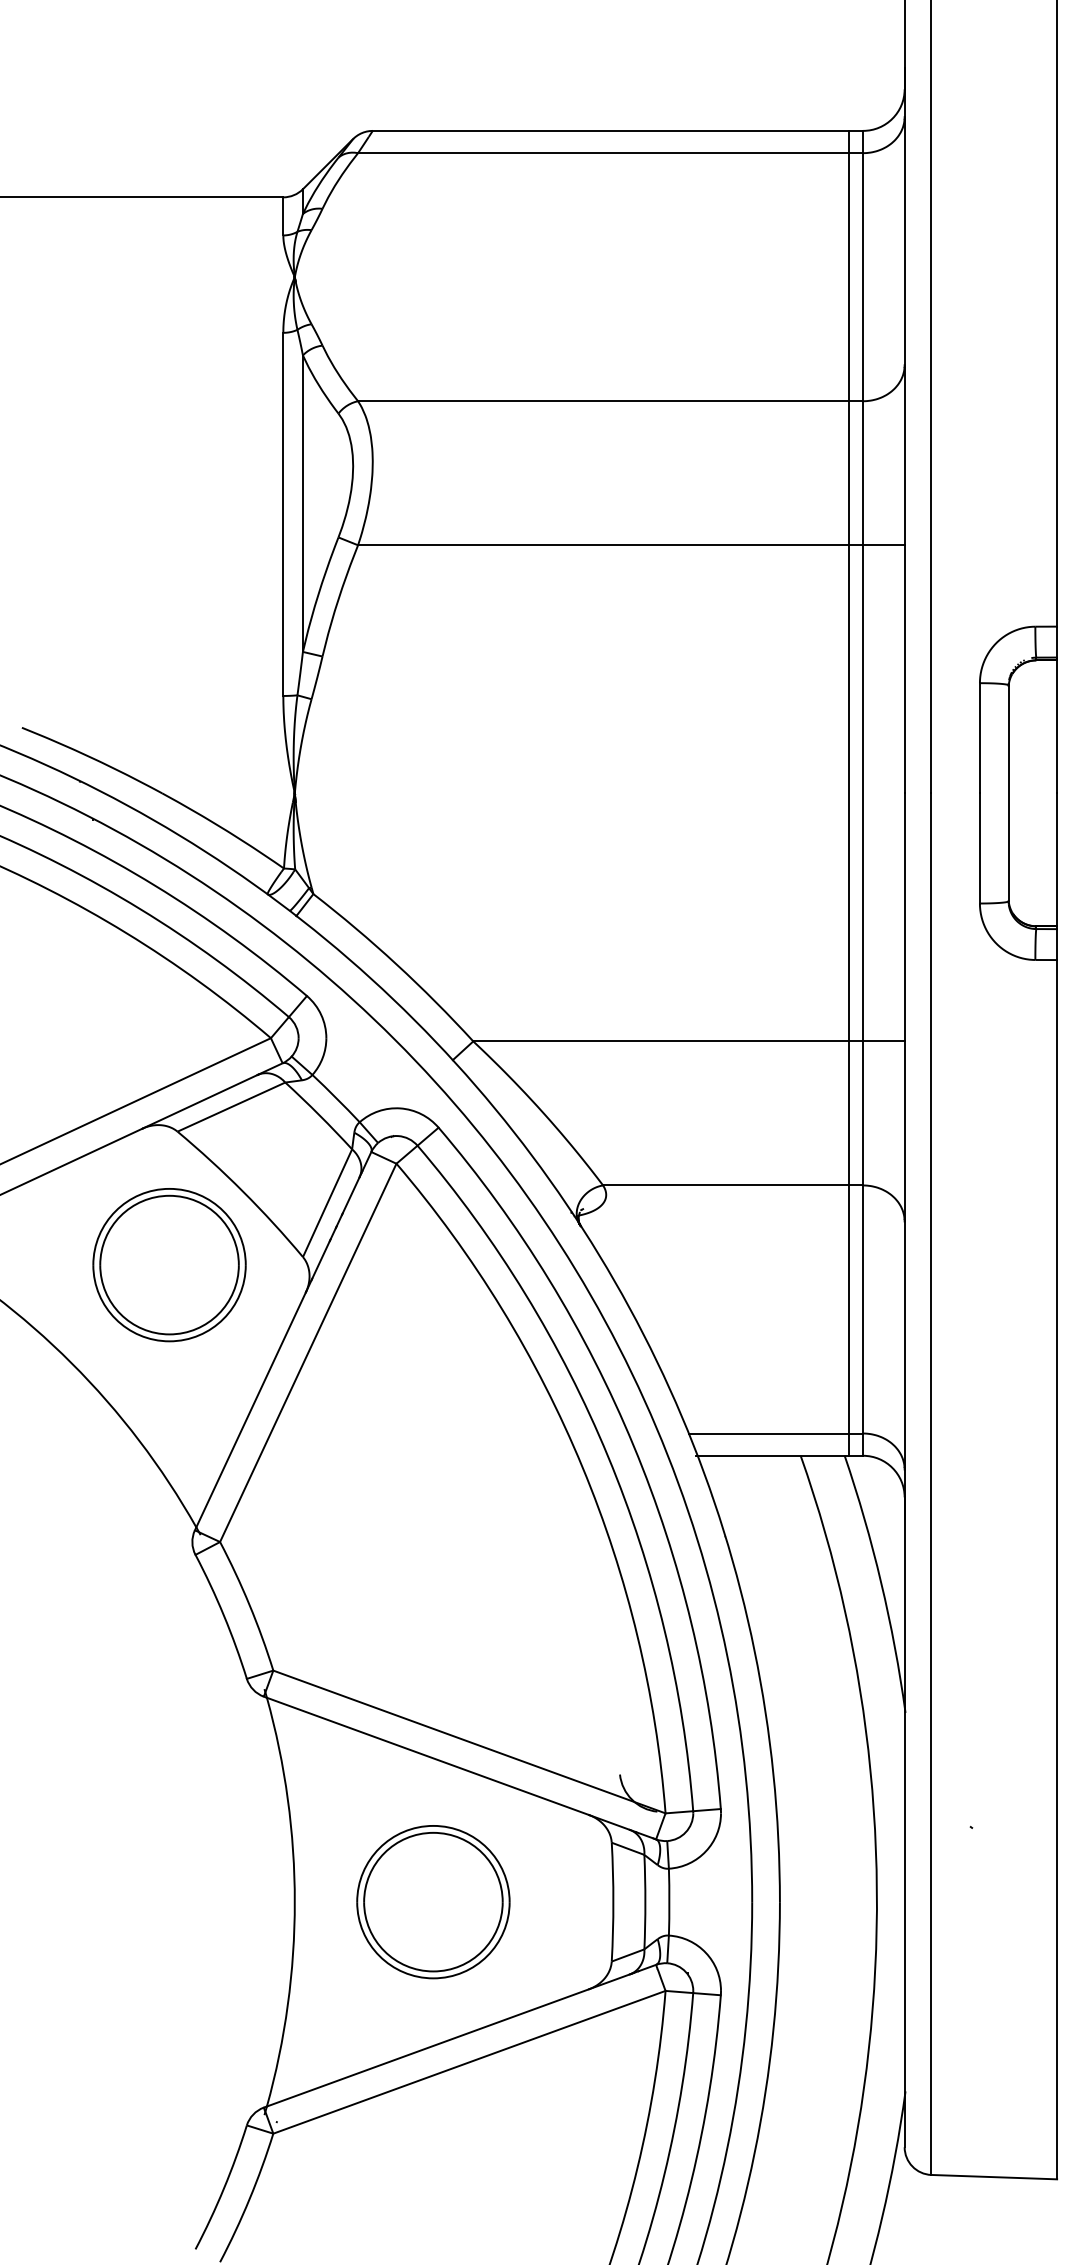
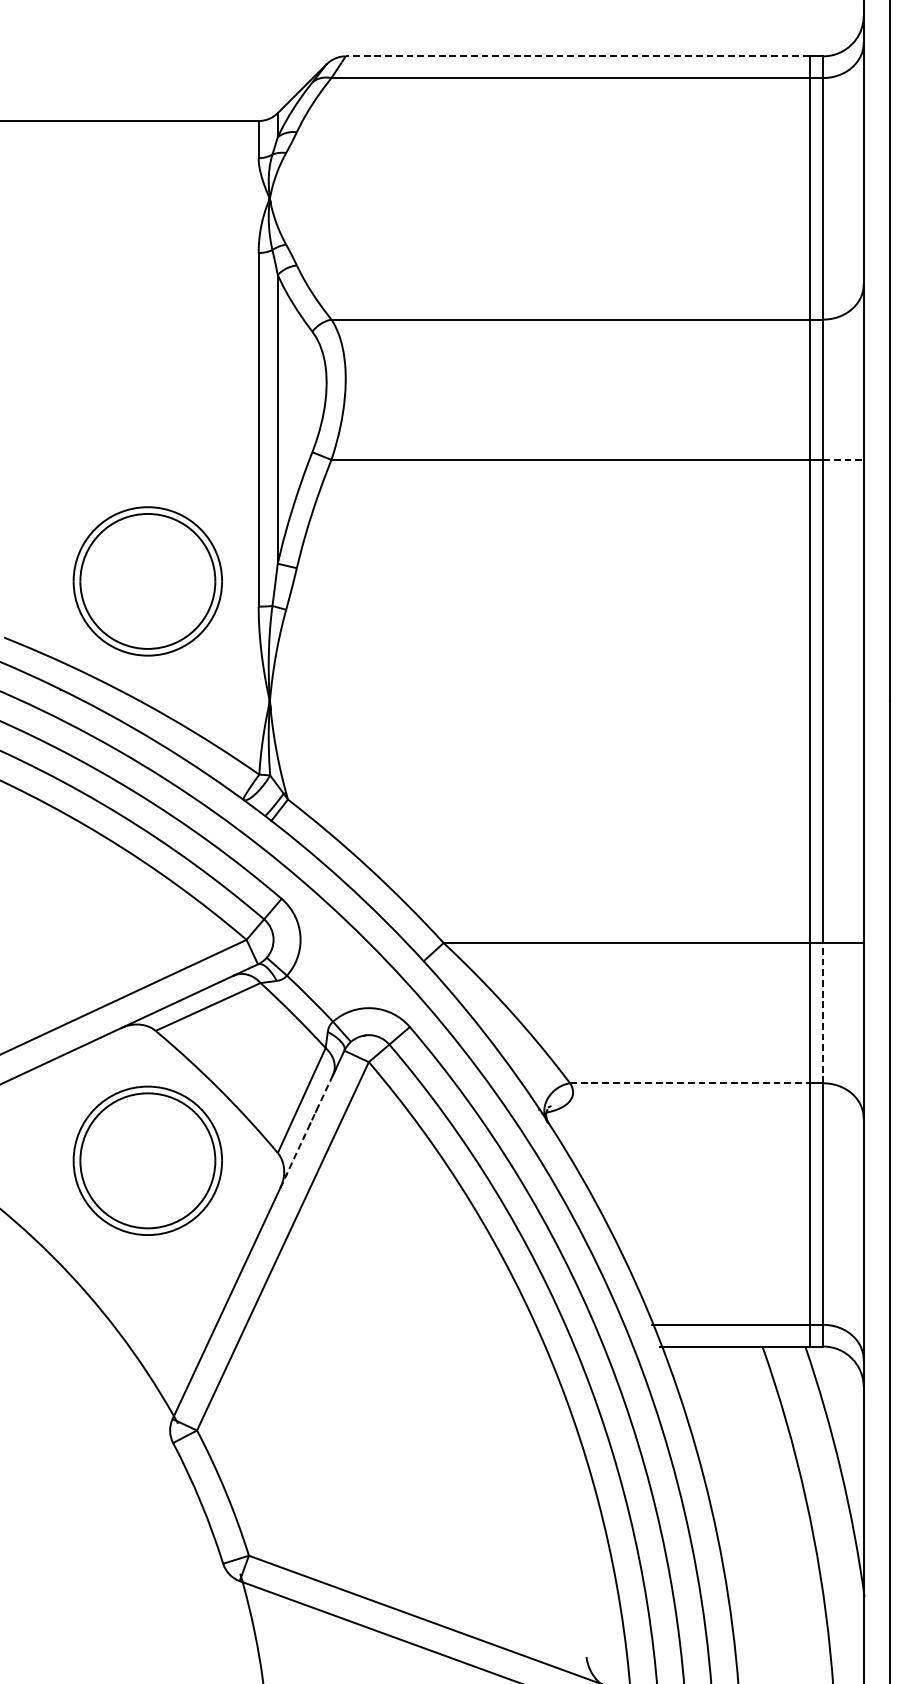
line: (610, 130) -> (577, 55), solid -> dashed
line: (883, 545) -> (843, 460), solid -> dashed
part: (169, 670) -> (147, 581), added
line: (863, 1112) -> (823, 1012), solid -> dashed
line: (726, 1185) -> (690, 1083), solid -> dashed
line: (332, 1235) -> (306, 1132), solid -> dashed

